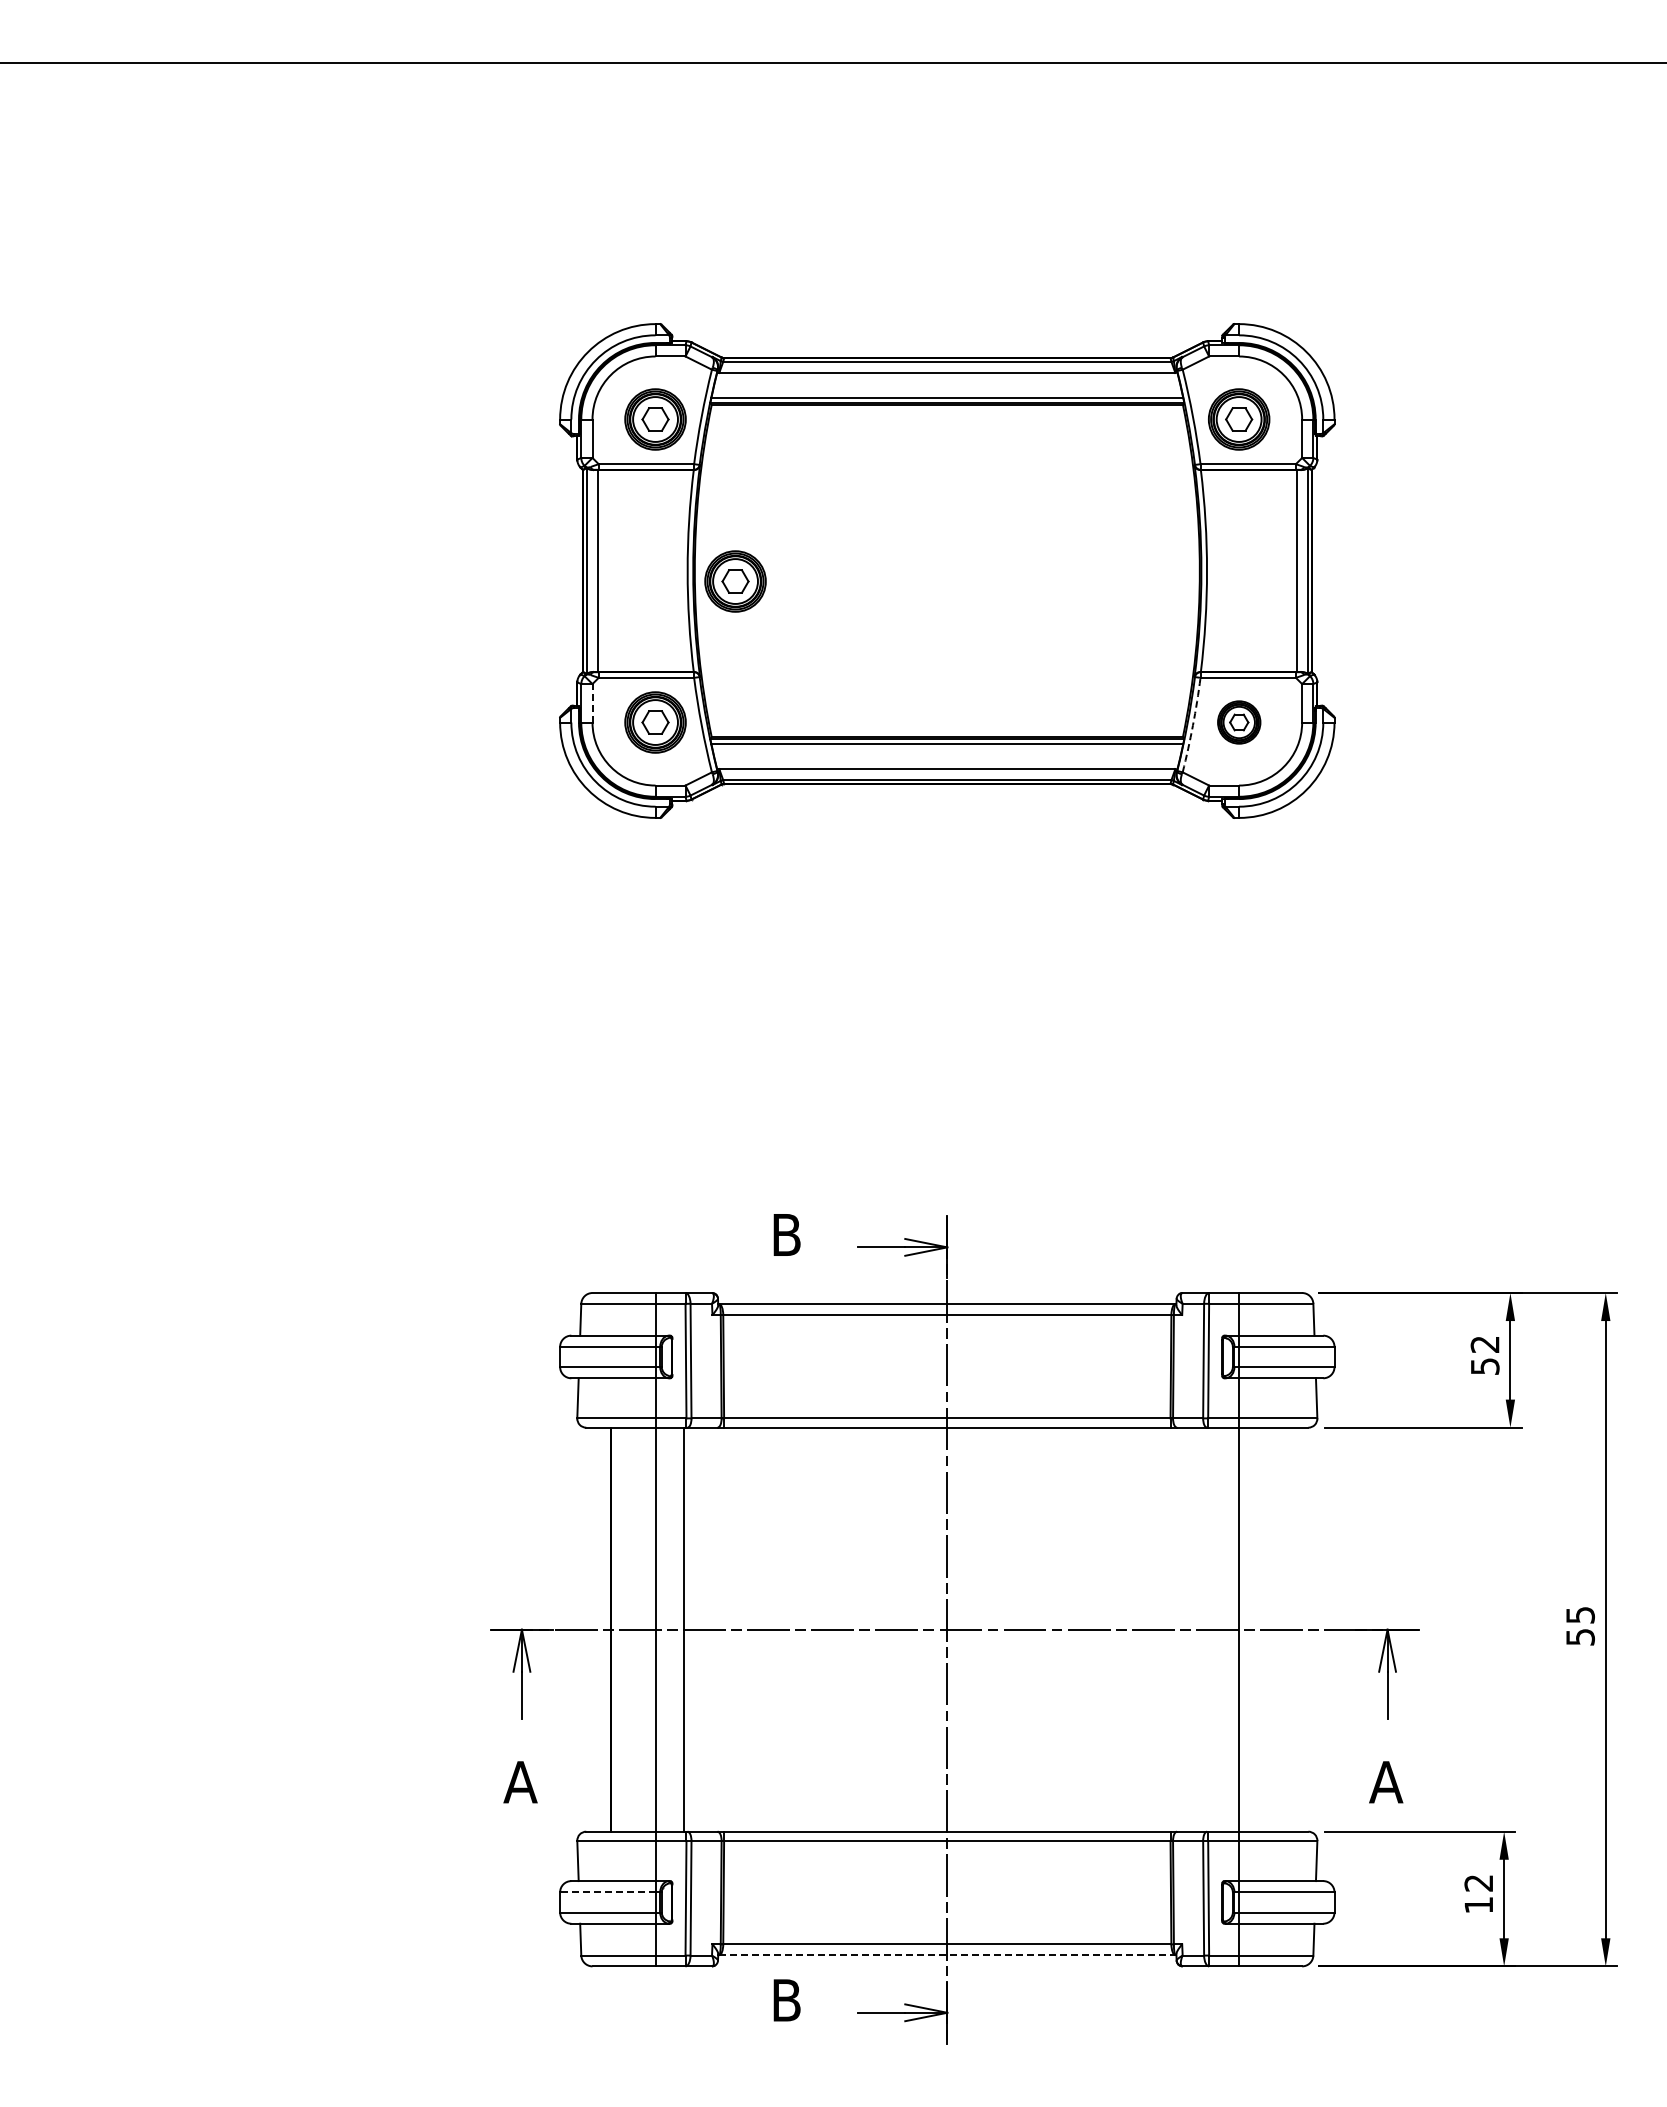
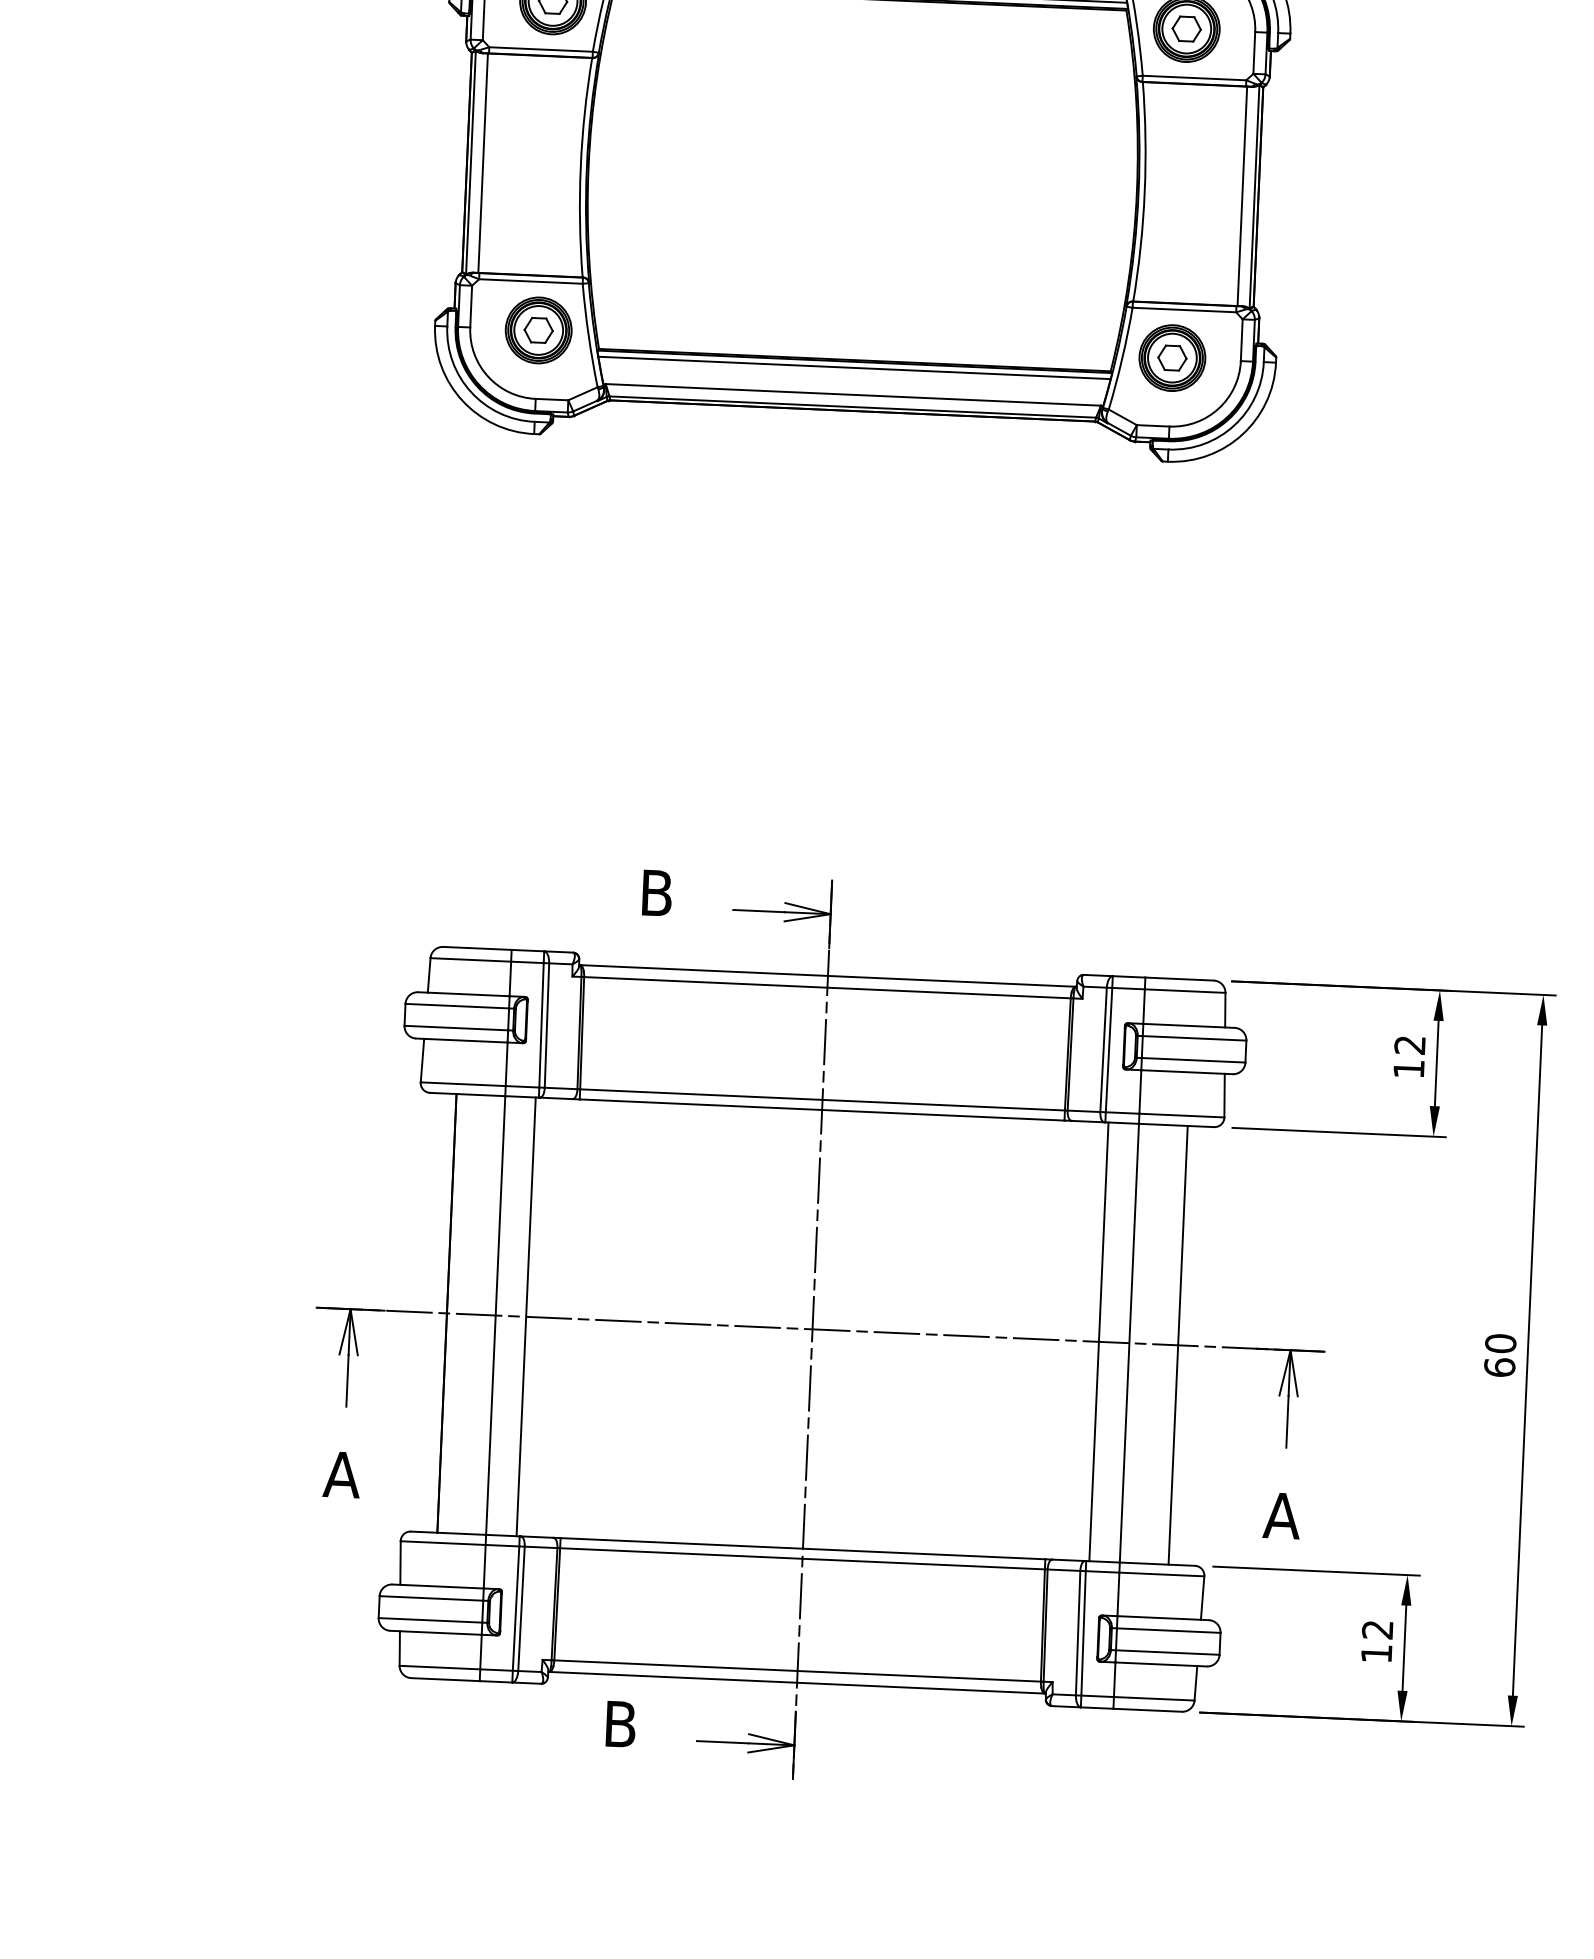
part: (735, 581) -> (632, 181), removed
line: (592, 702) -> (471, 305), dashed -> solid
part: (1239, 722) -> (1172, 358), size x1.43
arc: (1192, 725) -> (1121, 359), dashed -> solid
text: (1485, 1366) -> (1409, 1069), 52 -> 12
text: (1580, 1625) -> (1500, 1354), 55 -> 60
line: (1211, 1629) -> (1099, 1341), added
line: (1284, 1629) -> (1178, 1345), added
line: (607, 1892) -> (431, 1598), dashed -> solid
line: (947, 1955) -> (797, 1683), dashed -> solid

